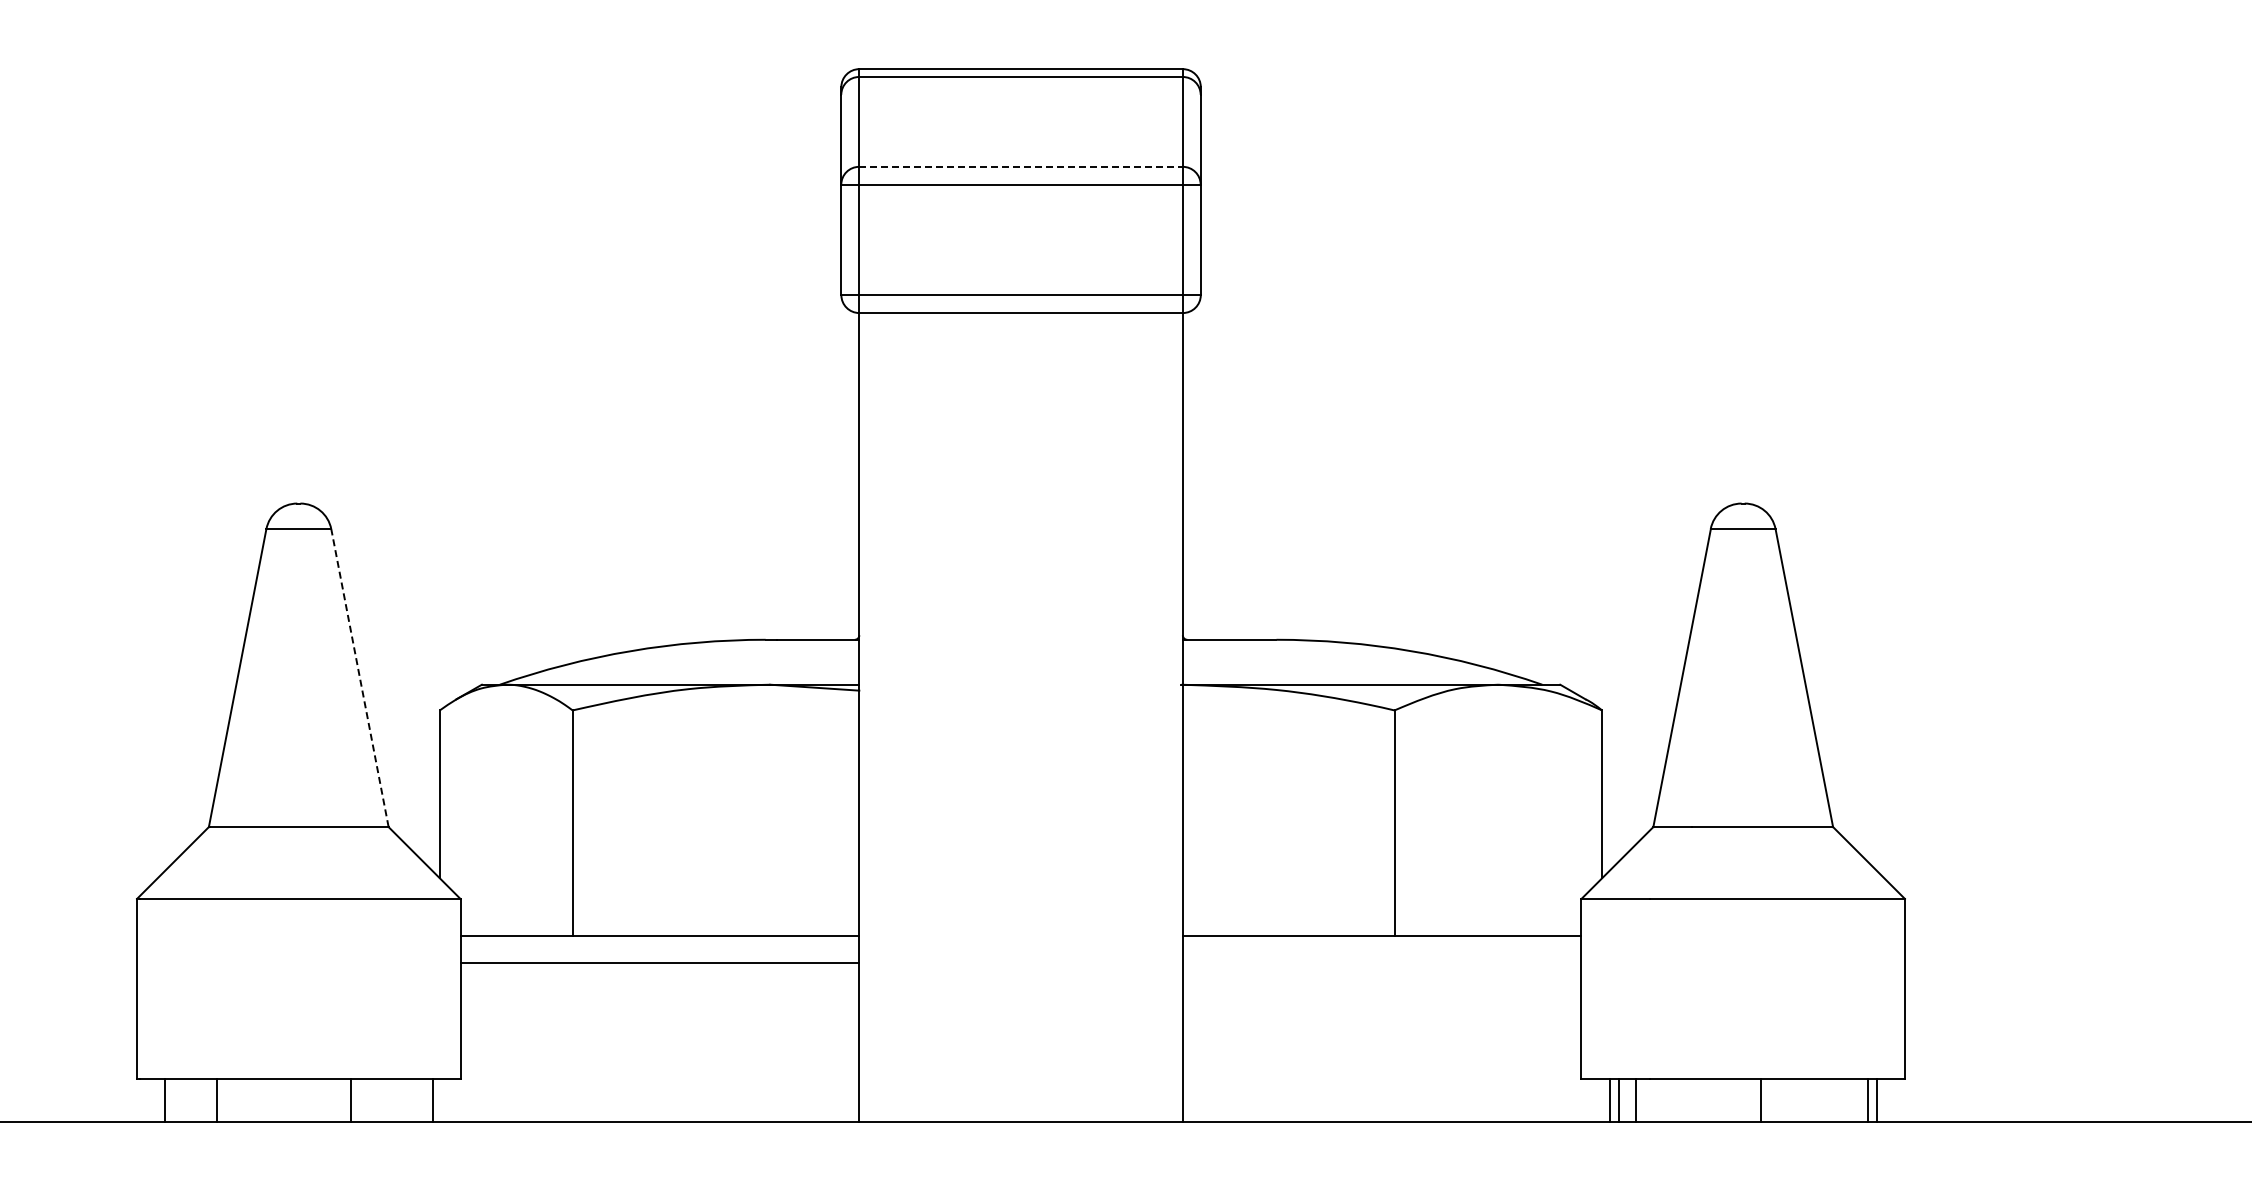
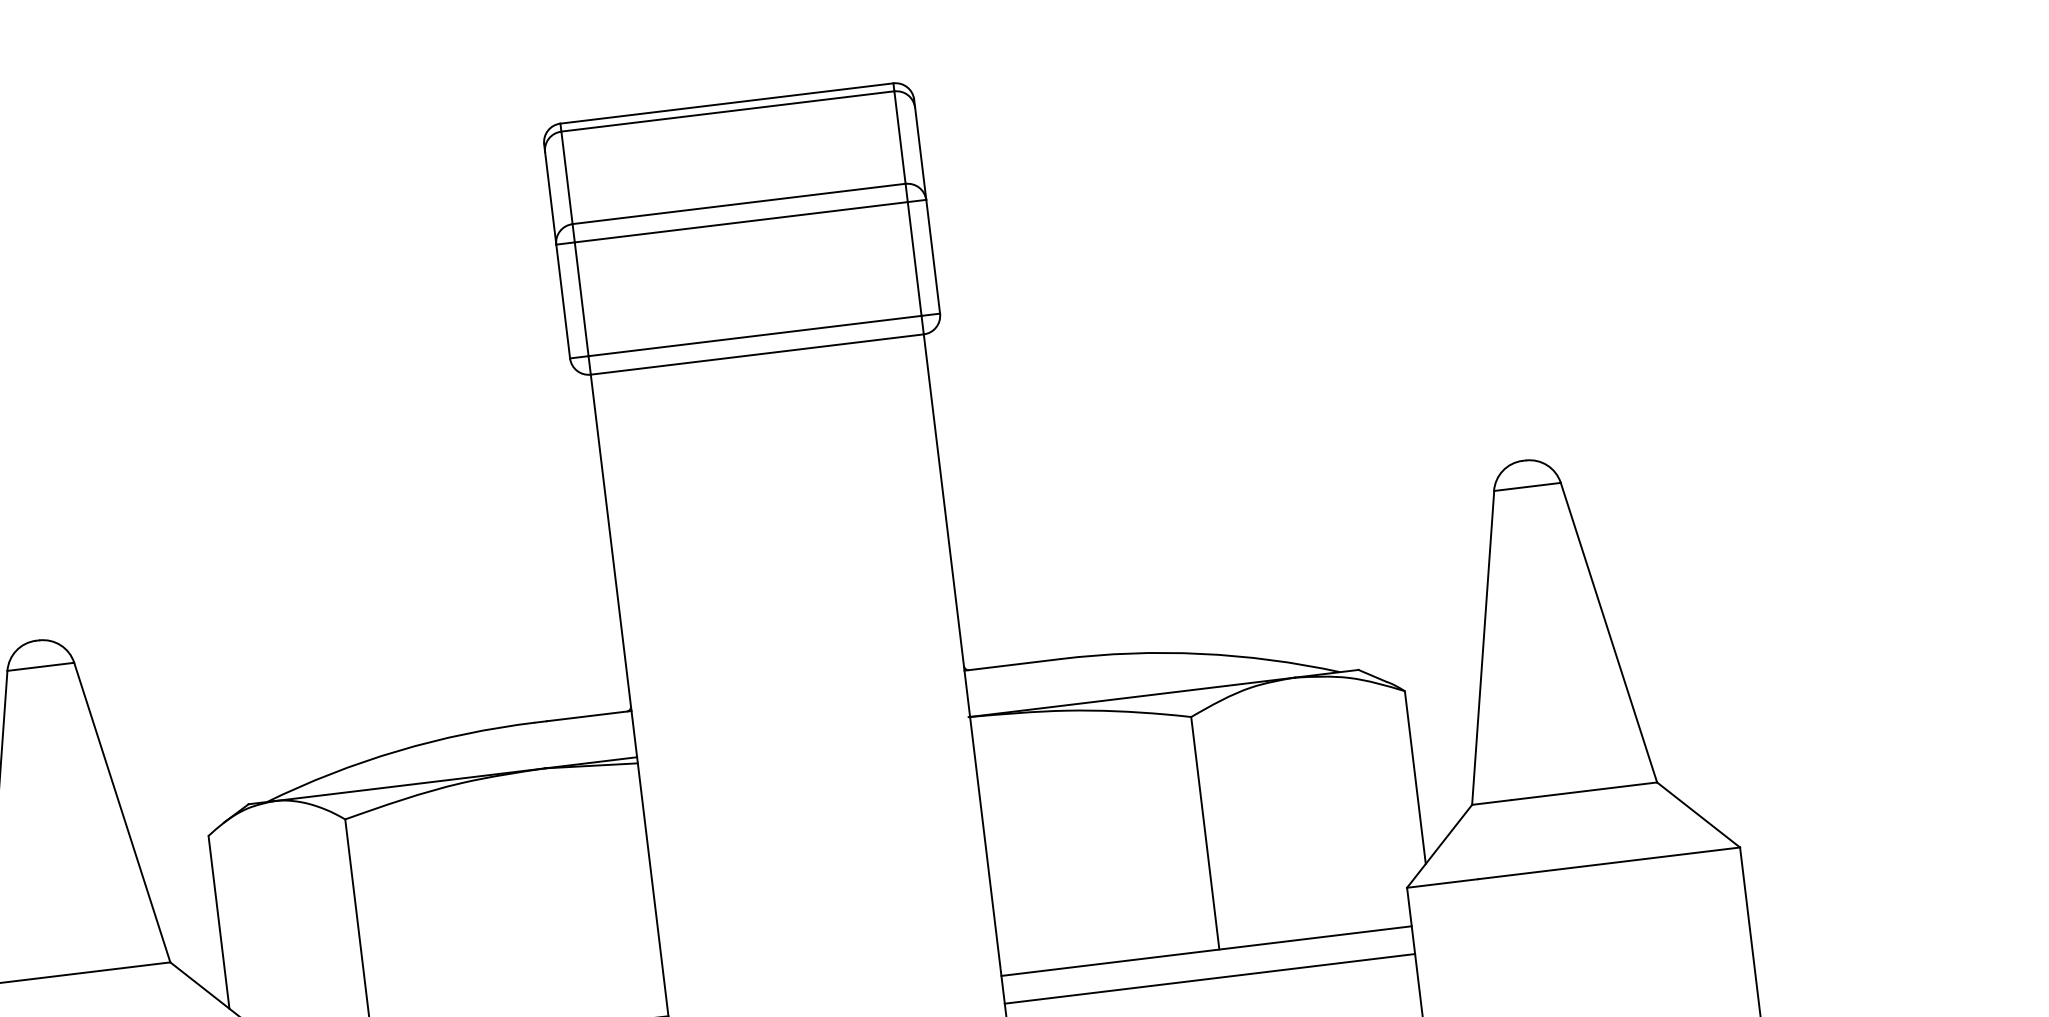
line: (1021, 166) -> (739, 203), dashed -> solid
line: (359, 678) -> (121, 813), dashed -> solid
line: (1381, 963) -> (1209, 979), added

